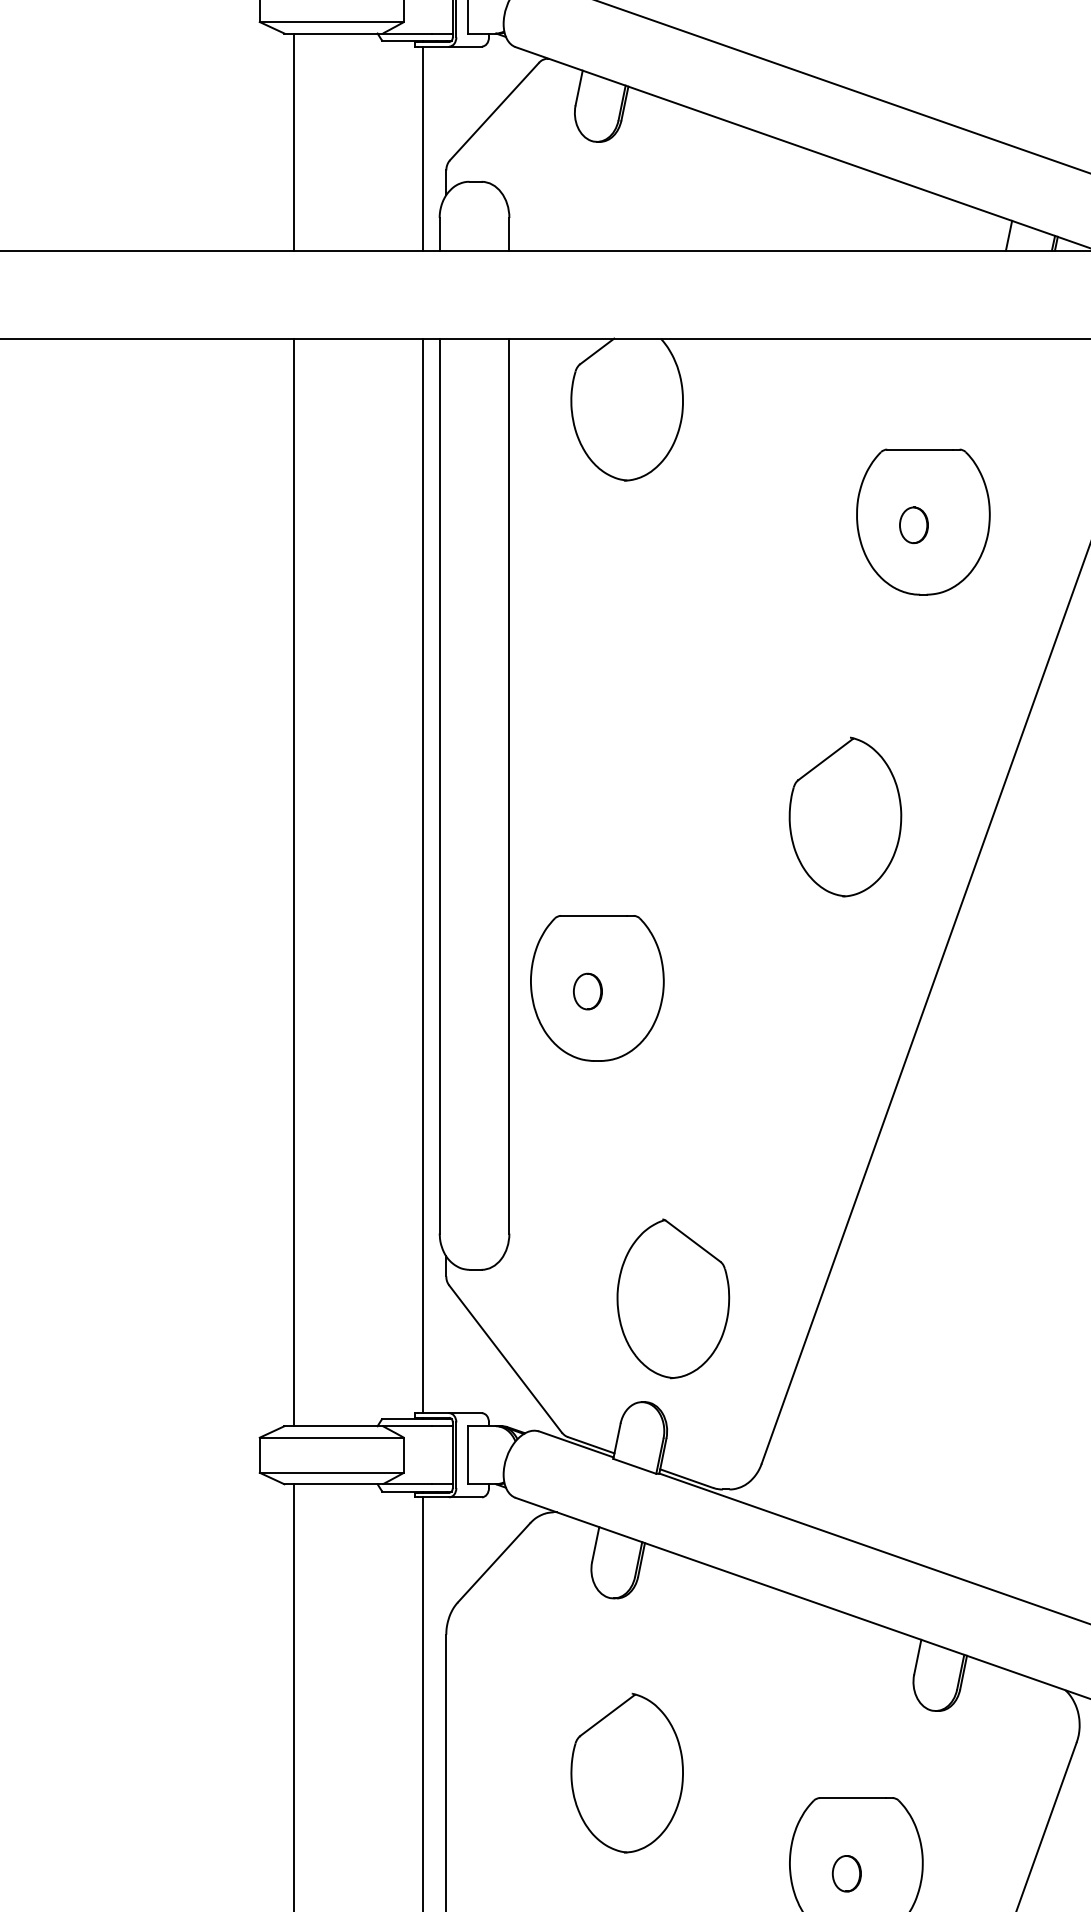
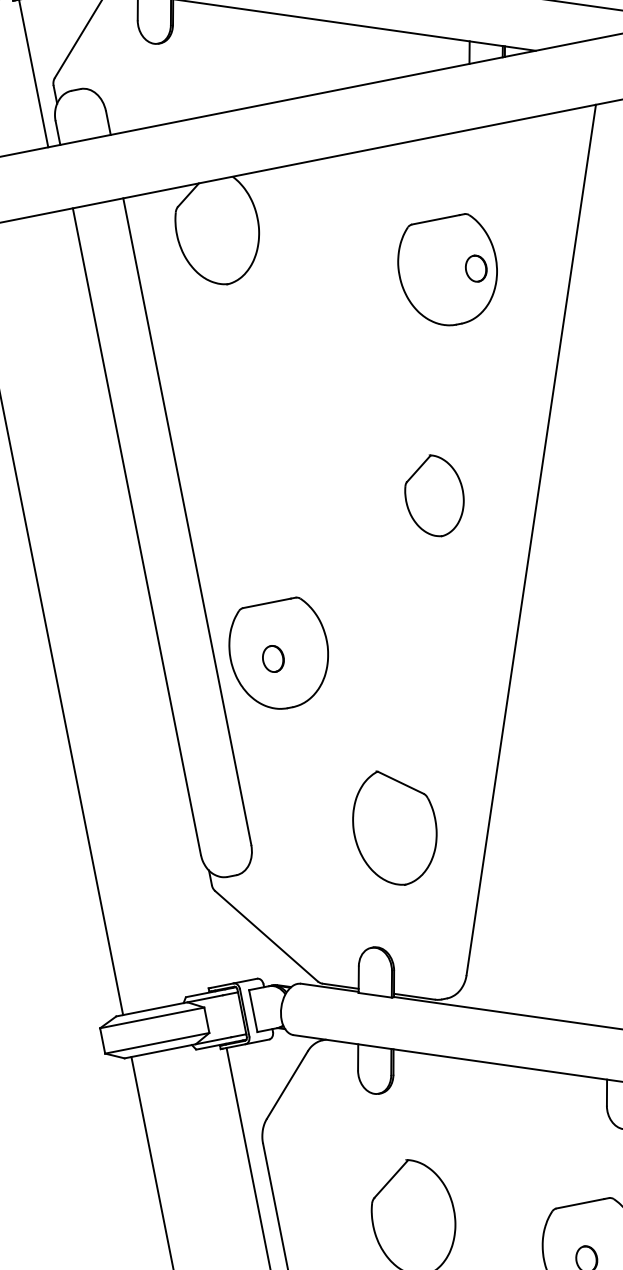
part: (913, 525) -> (475, 268), moved
part: (845, 816) -> (434, 495), size x0.7
line: (423, 875) -> (138, 598), removed
part: (673, 1298) -> (394, 827), moved

